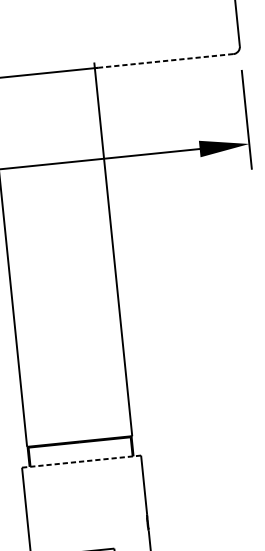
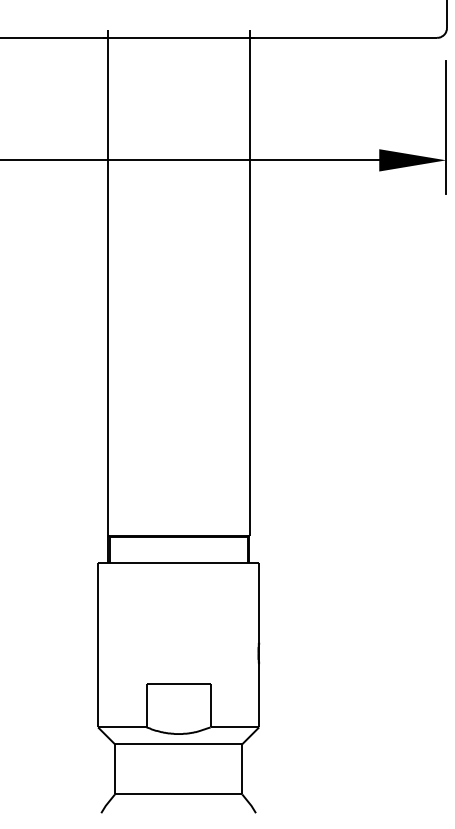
line: (165, 60) -> (345, 37), dashed -> solid
line: (81, 461) -> (178, 562), dashed -> solid

